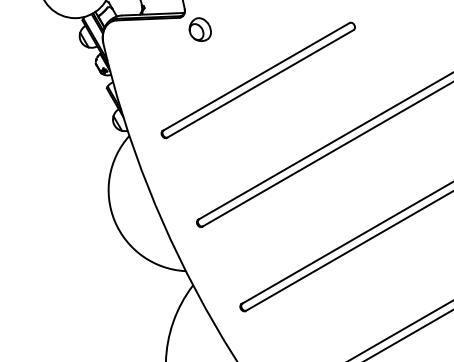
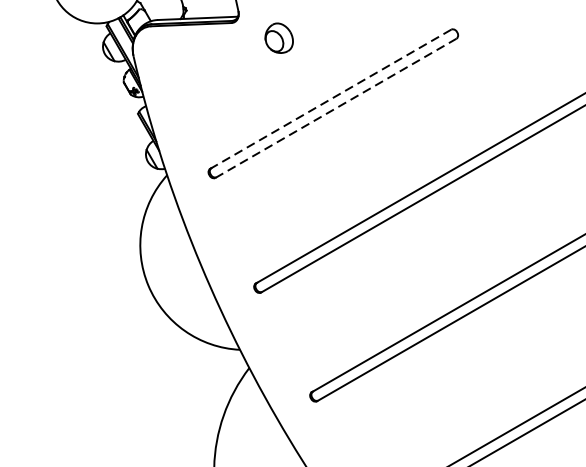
part: (199, 29) -> (278, 38), moved
line: (256, 76) -> (331, 98), solid -> dashed
line: (260, 83) -> (336, 107), solid -> dashed

